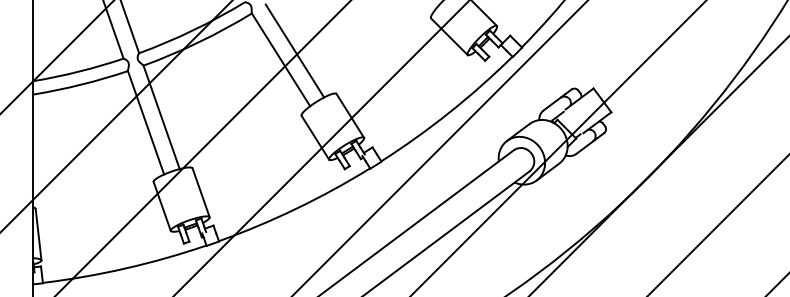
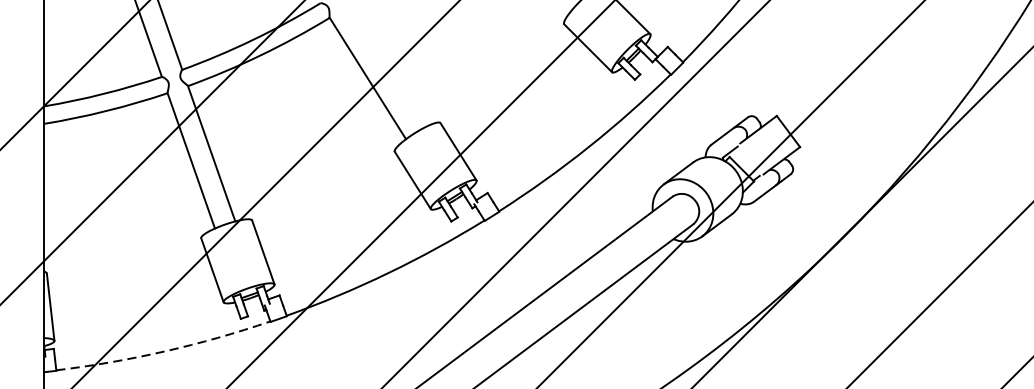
line: (294, 50) -> (385, 66), removed
arc: (125, 268) -> (164, 351), solid -> dashed

